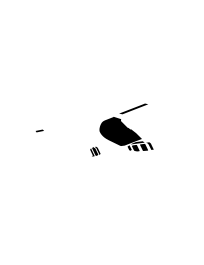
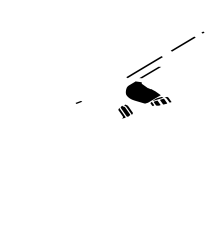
fill: (179, 79) -> (182, 43), added
fill: (127, 101) -> (144, 67), added
part: (95, 151) -> (125, 111), size x1.67

